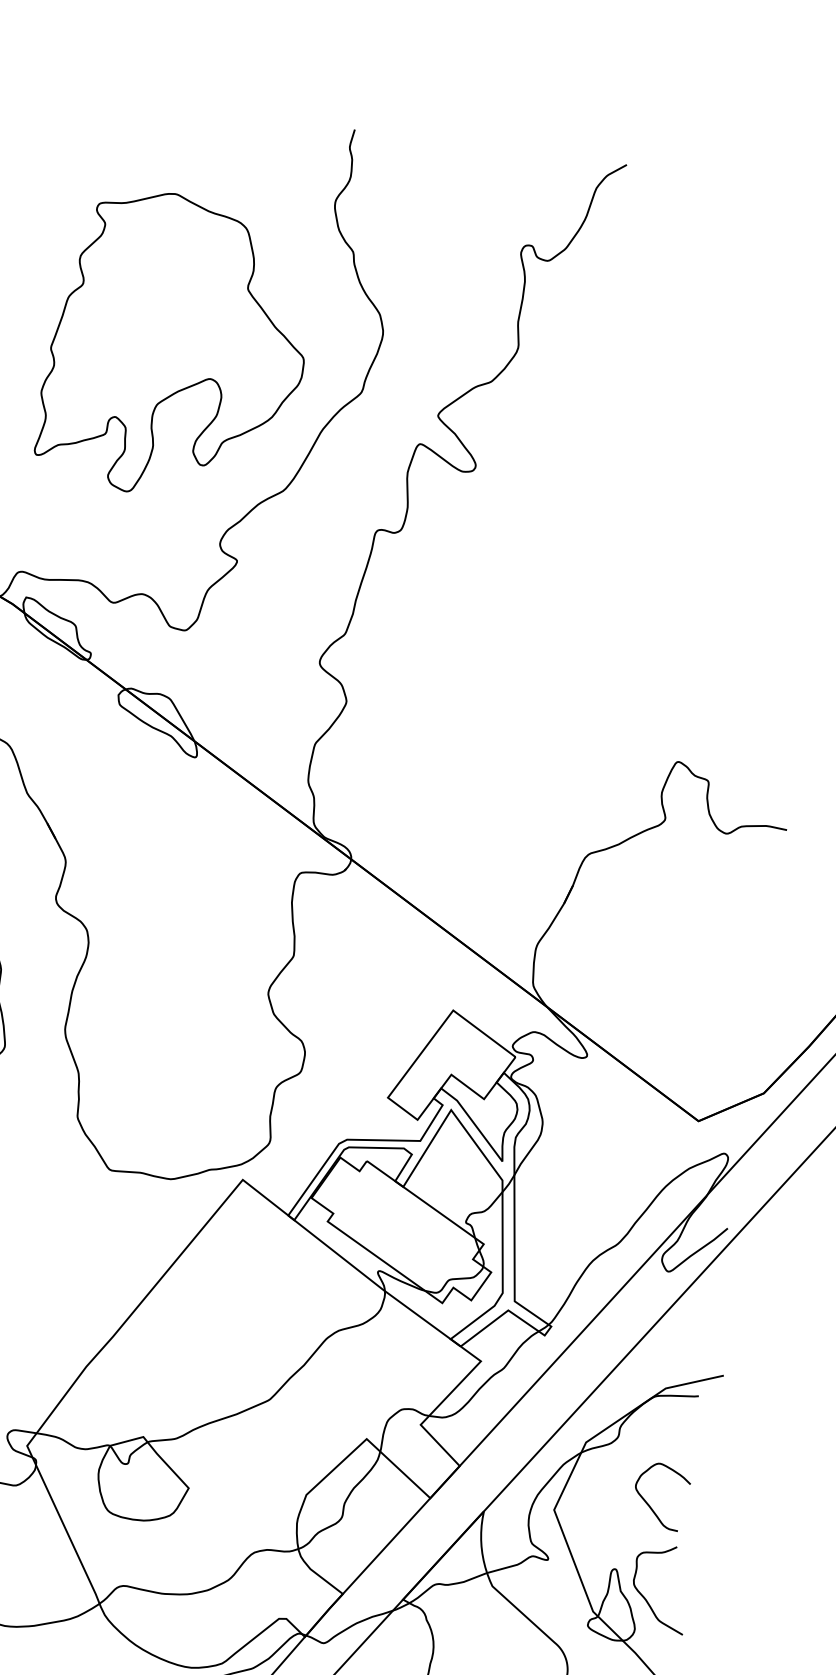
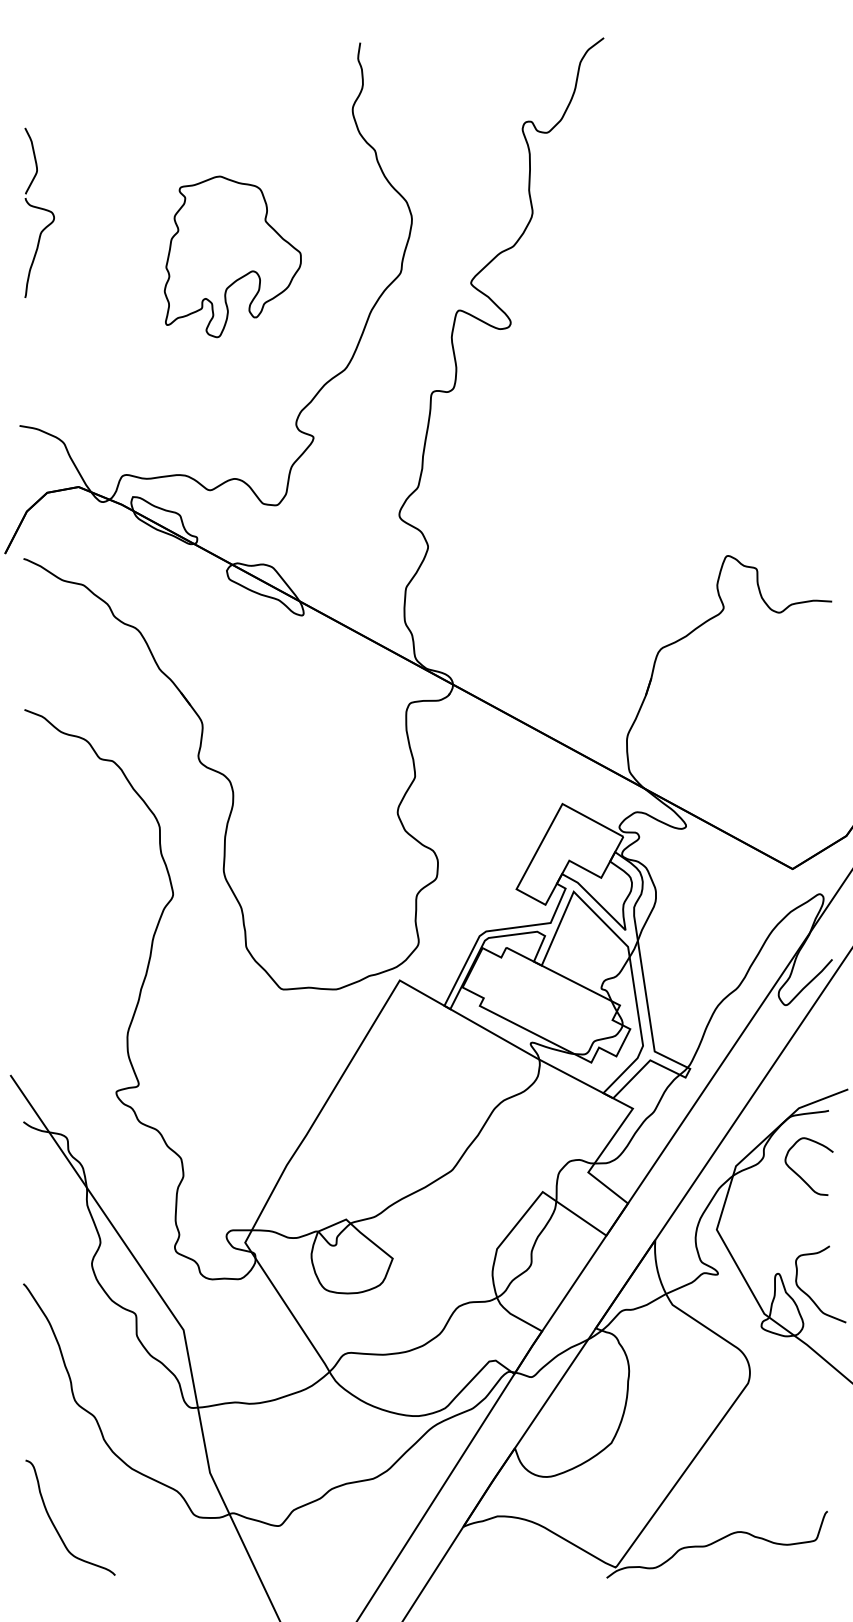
part: (177, 346) -> (232, 256), size x0.6
curve: (649, 1504) -> (799, 1175), moved

